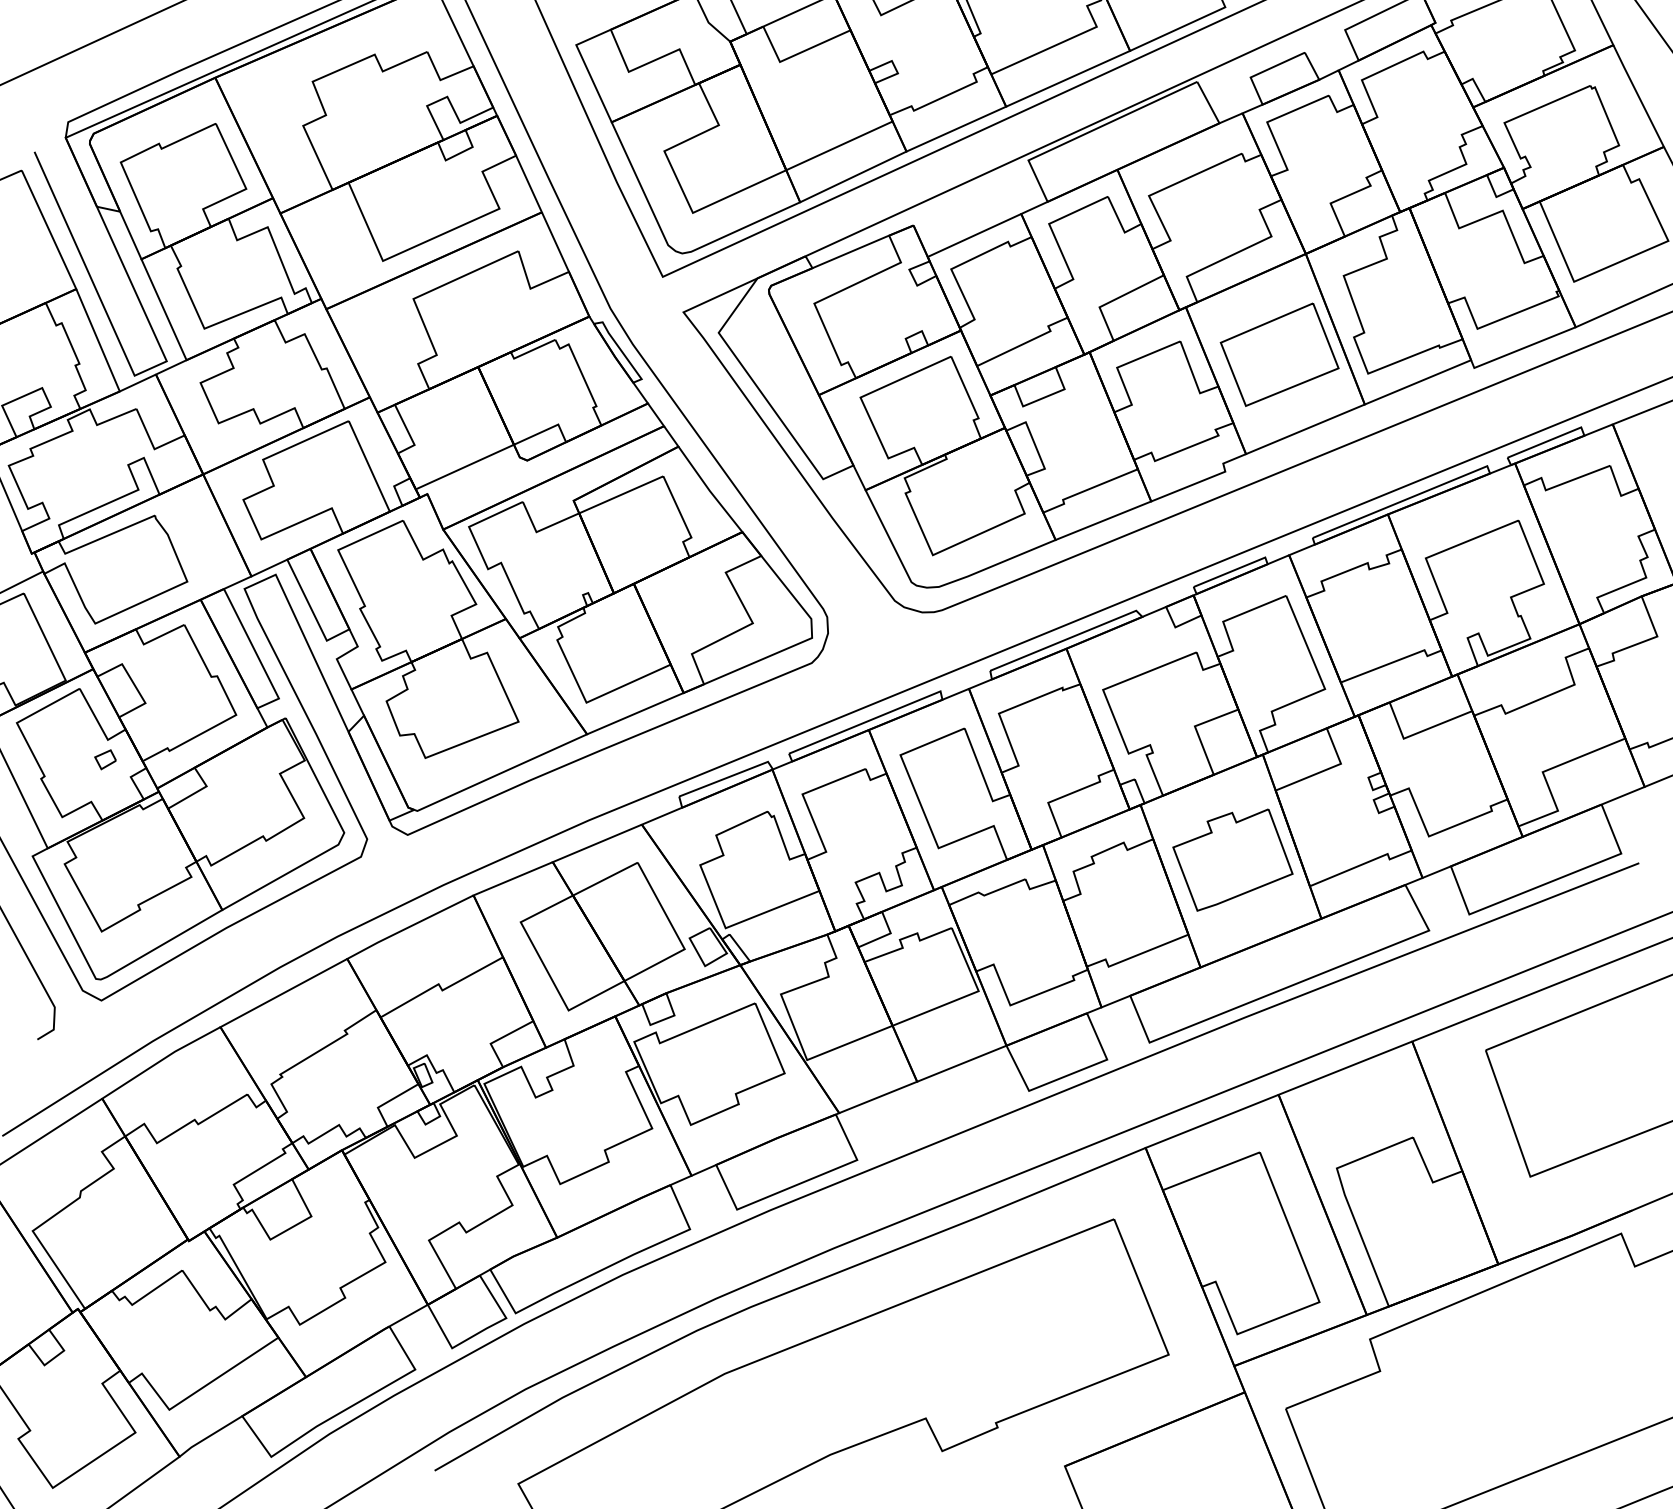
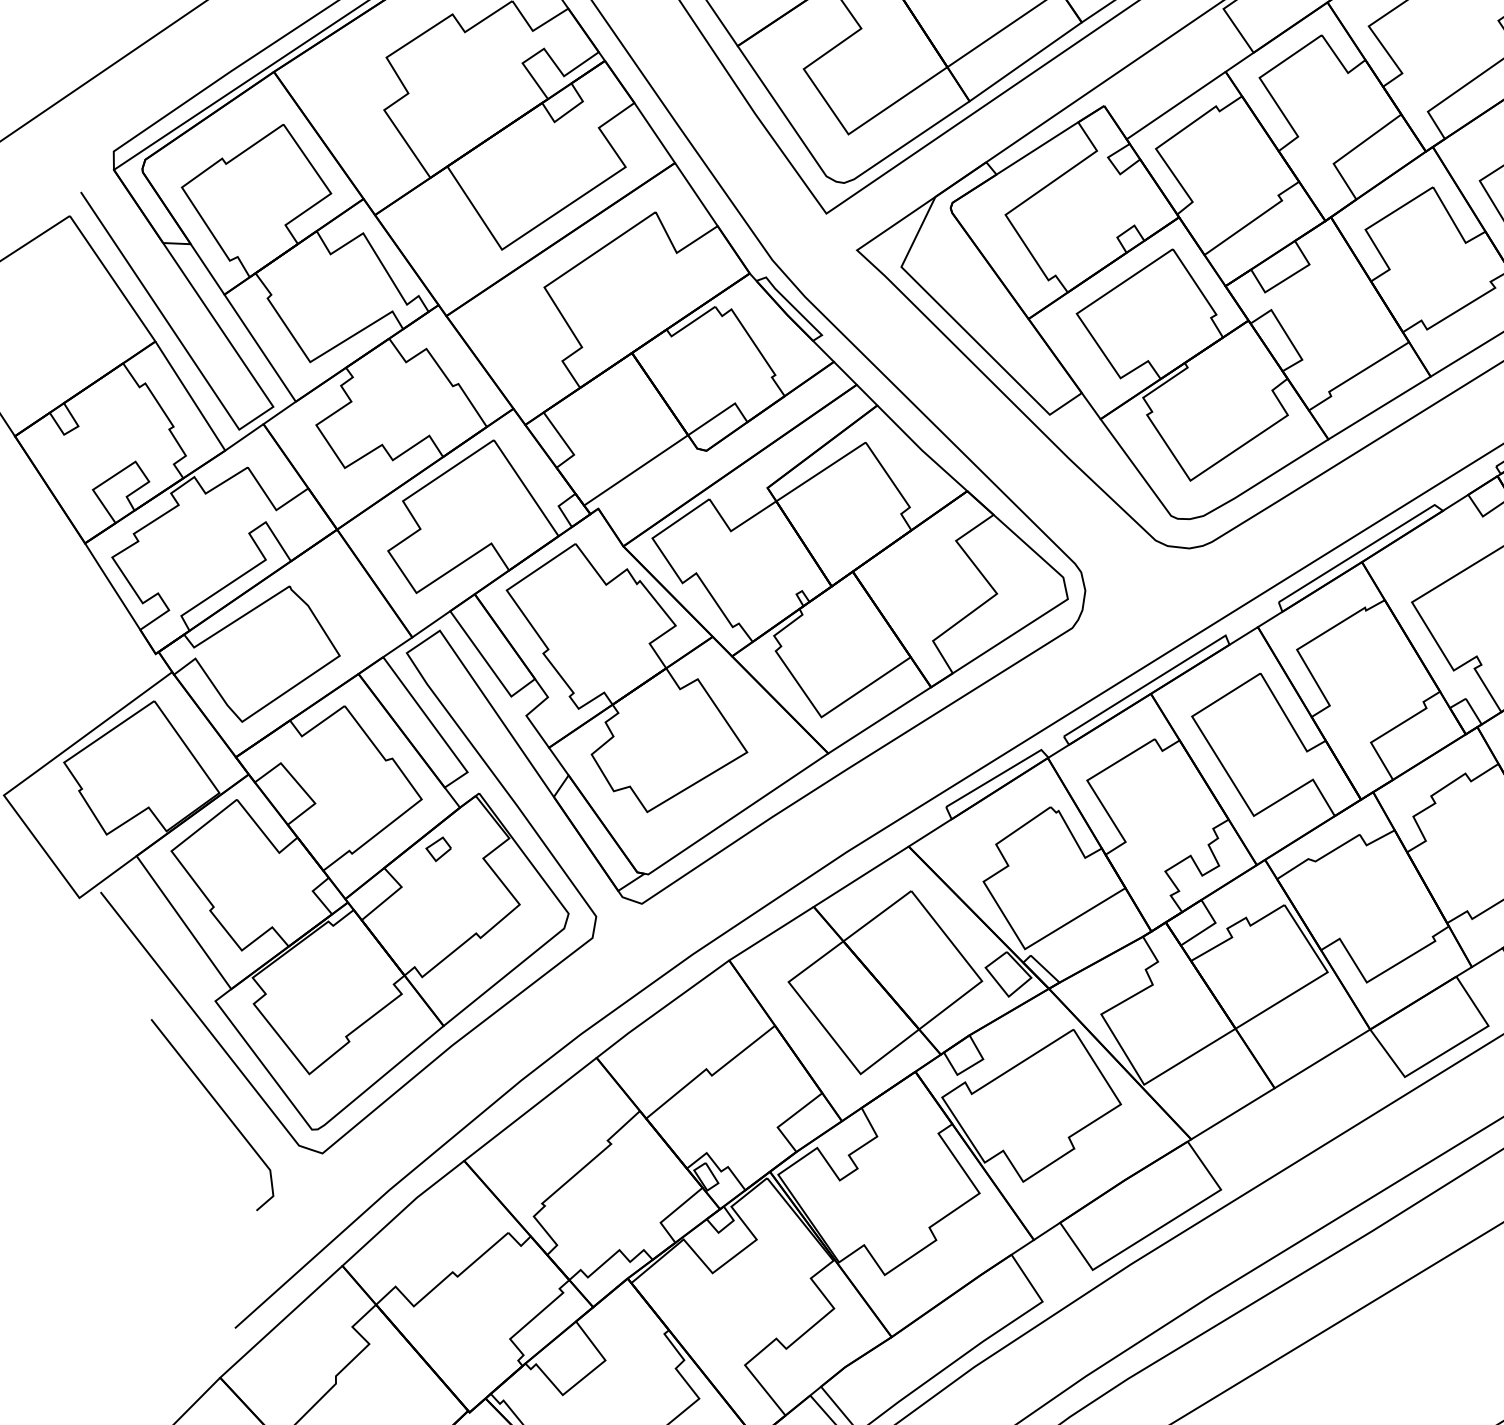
part: (105, 759) -> (438, 849), moved

